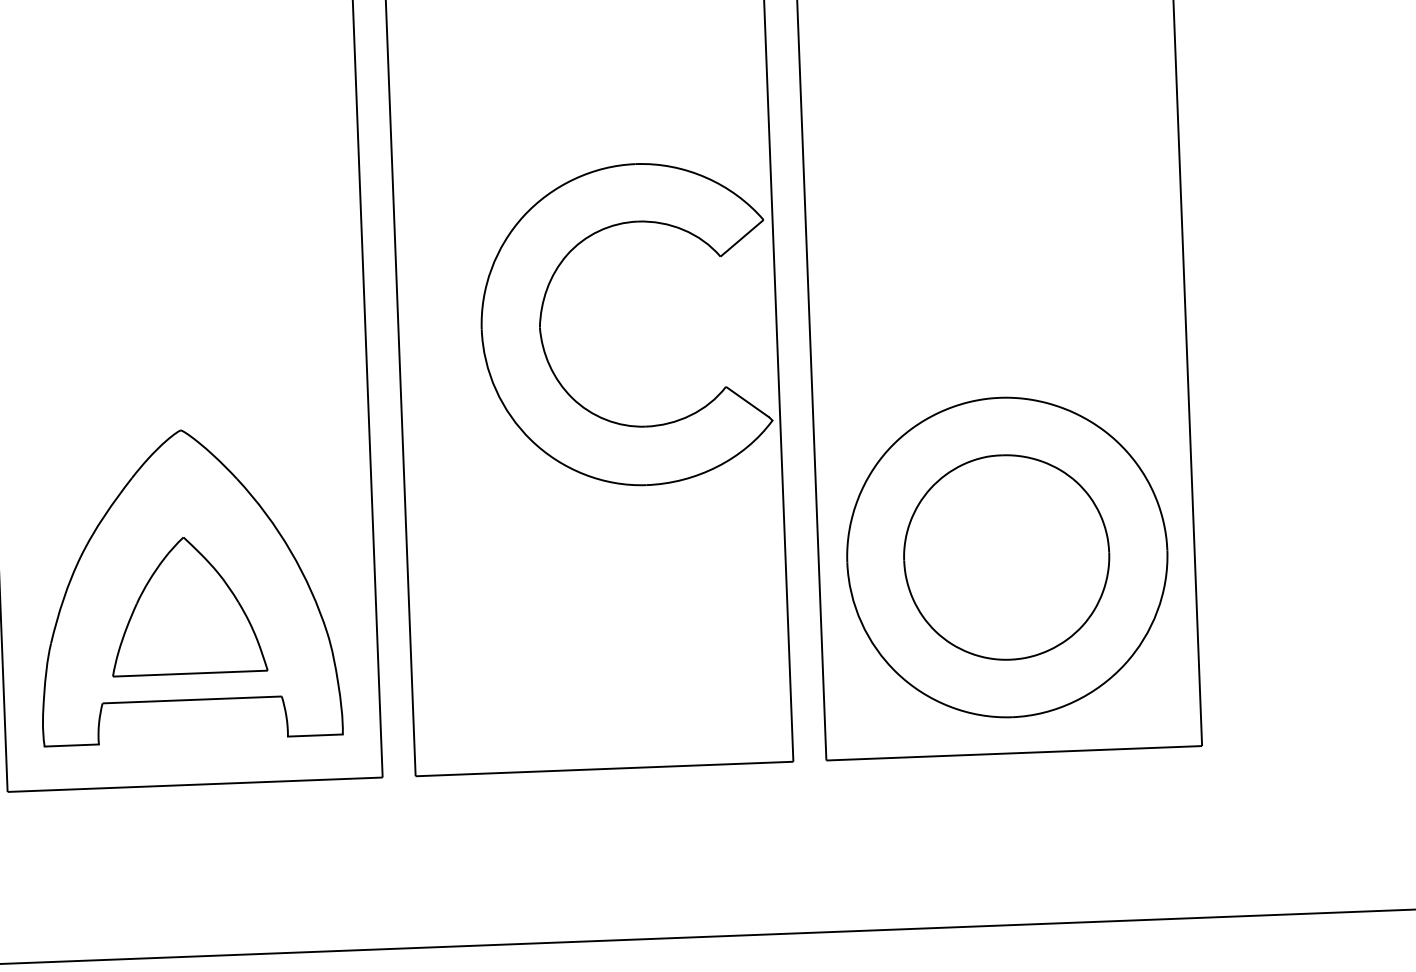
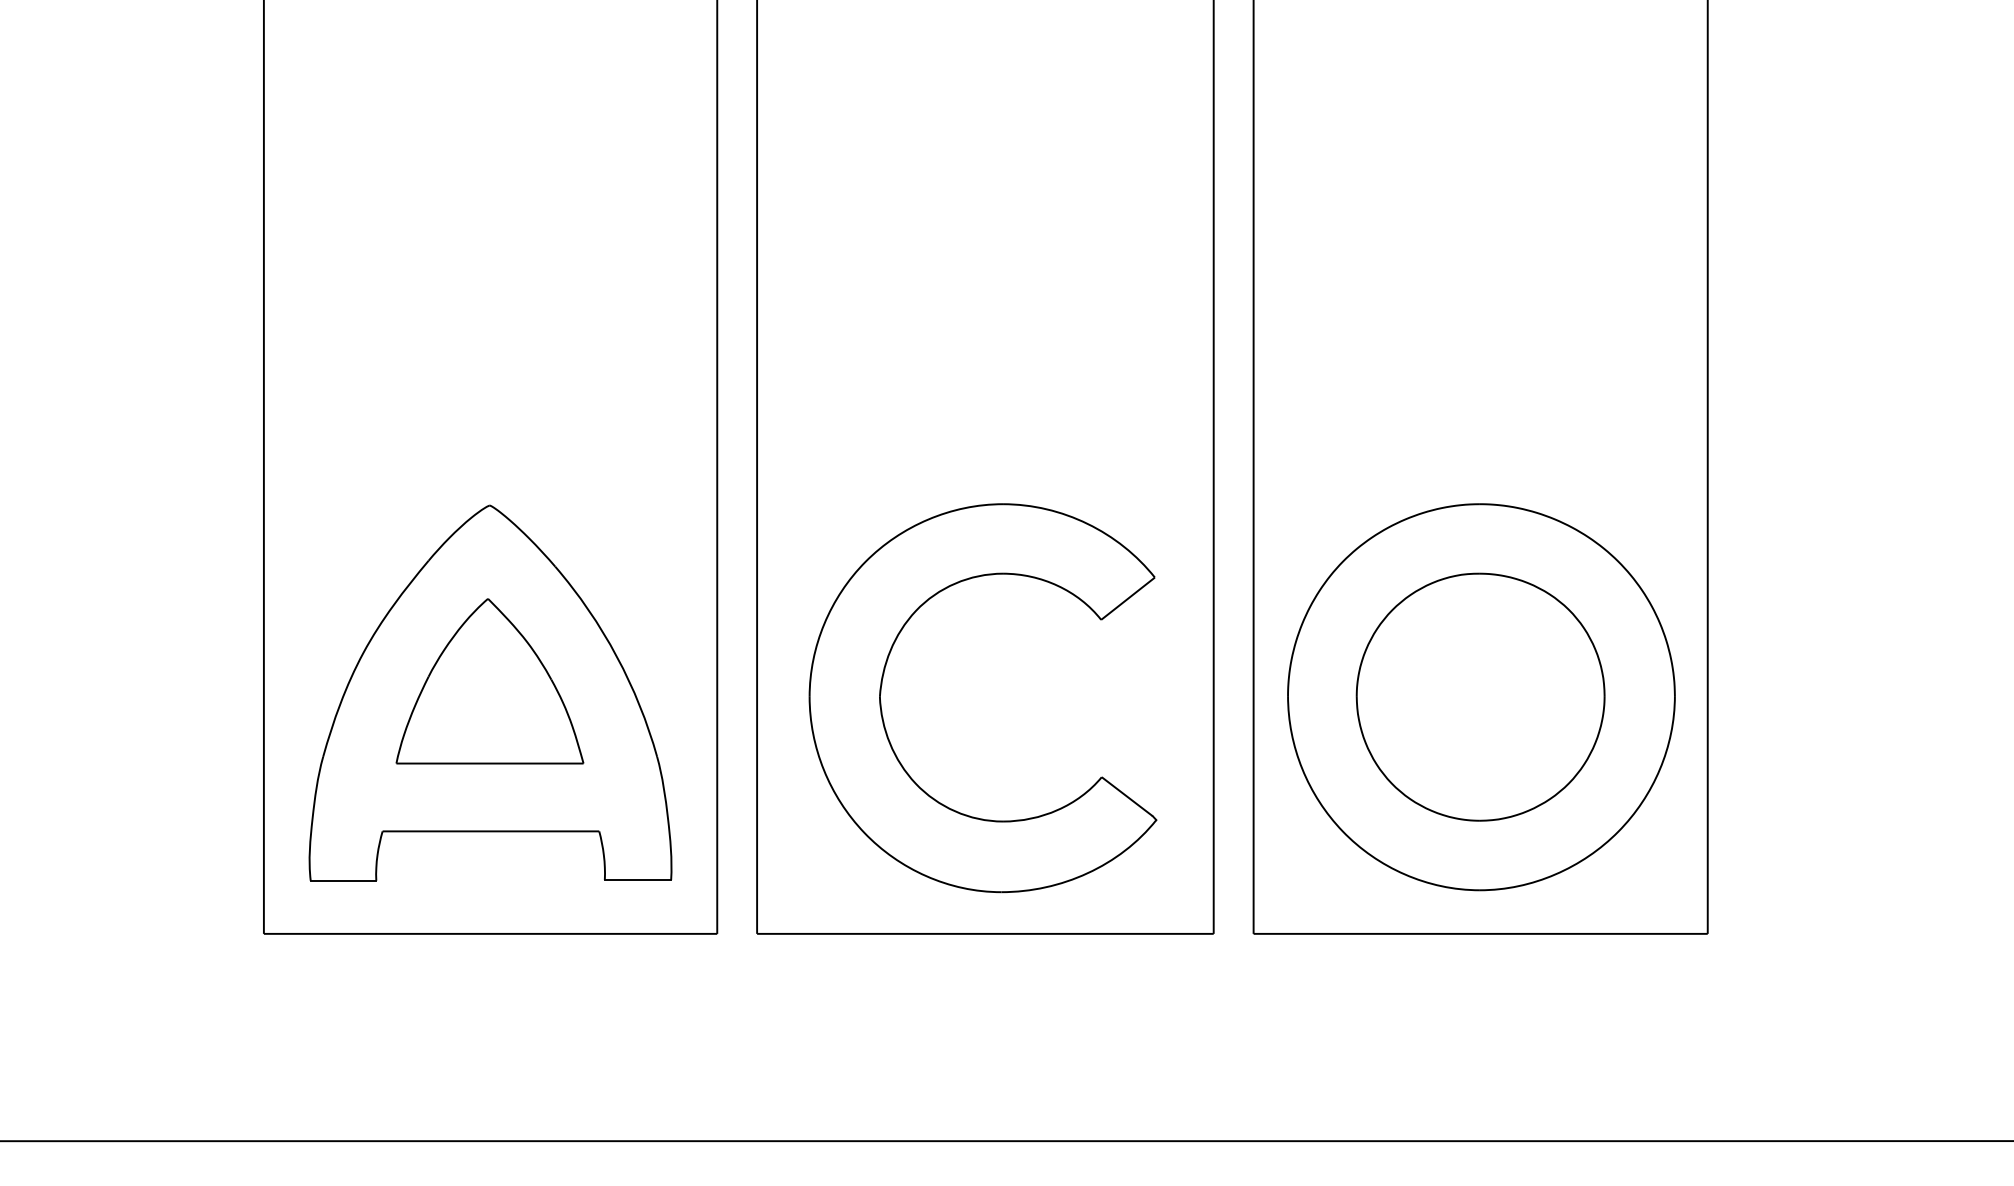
part: (544, 347) -> (884, 721), moved
part: (187, 605) -> (489, 681), moved

